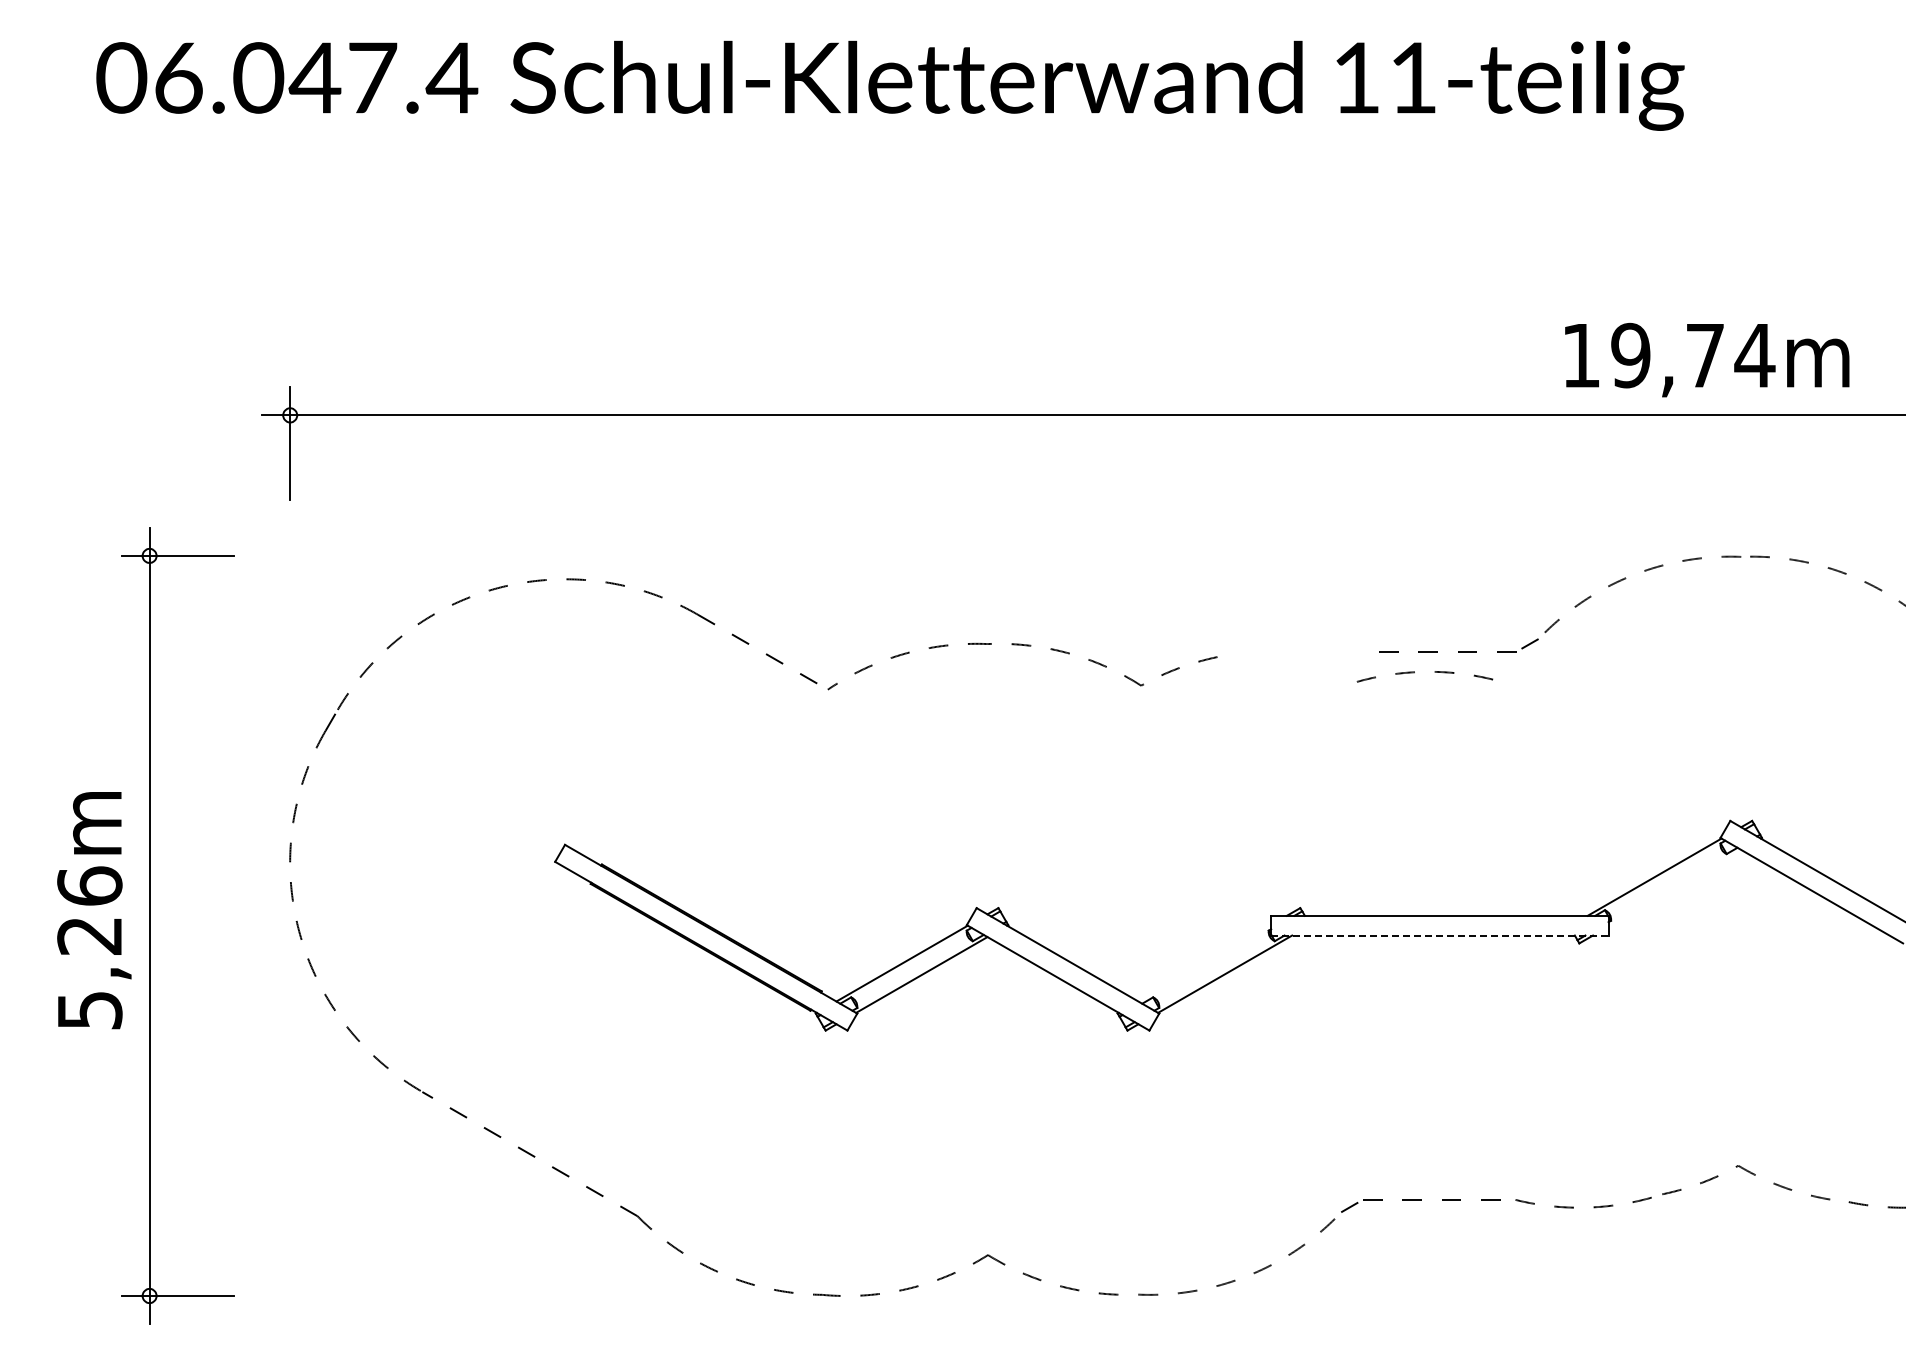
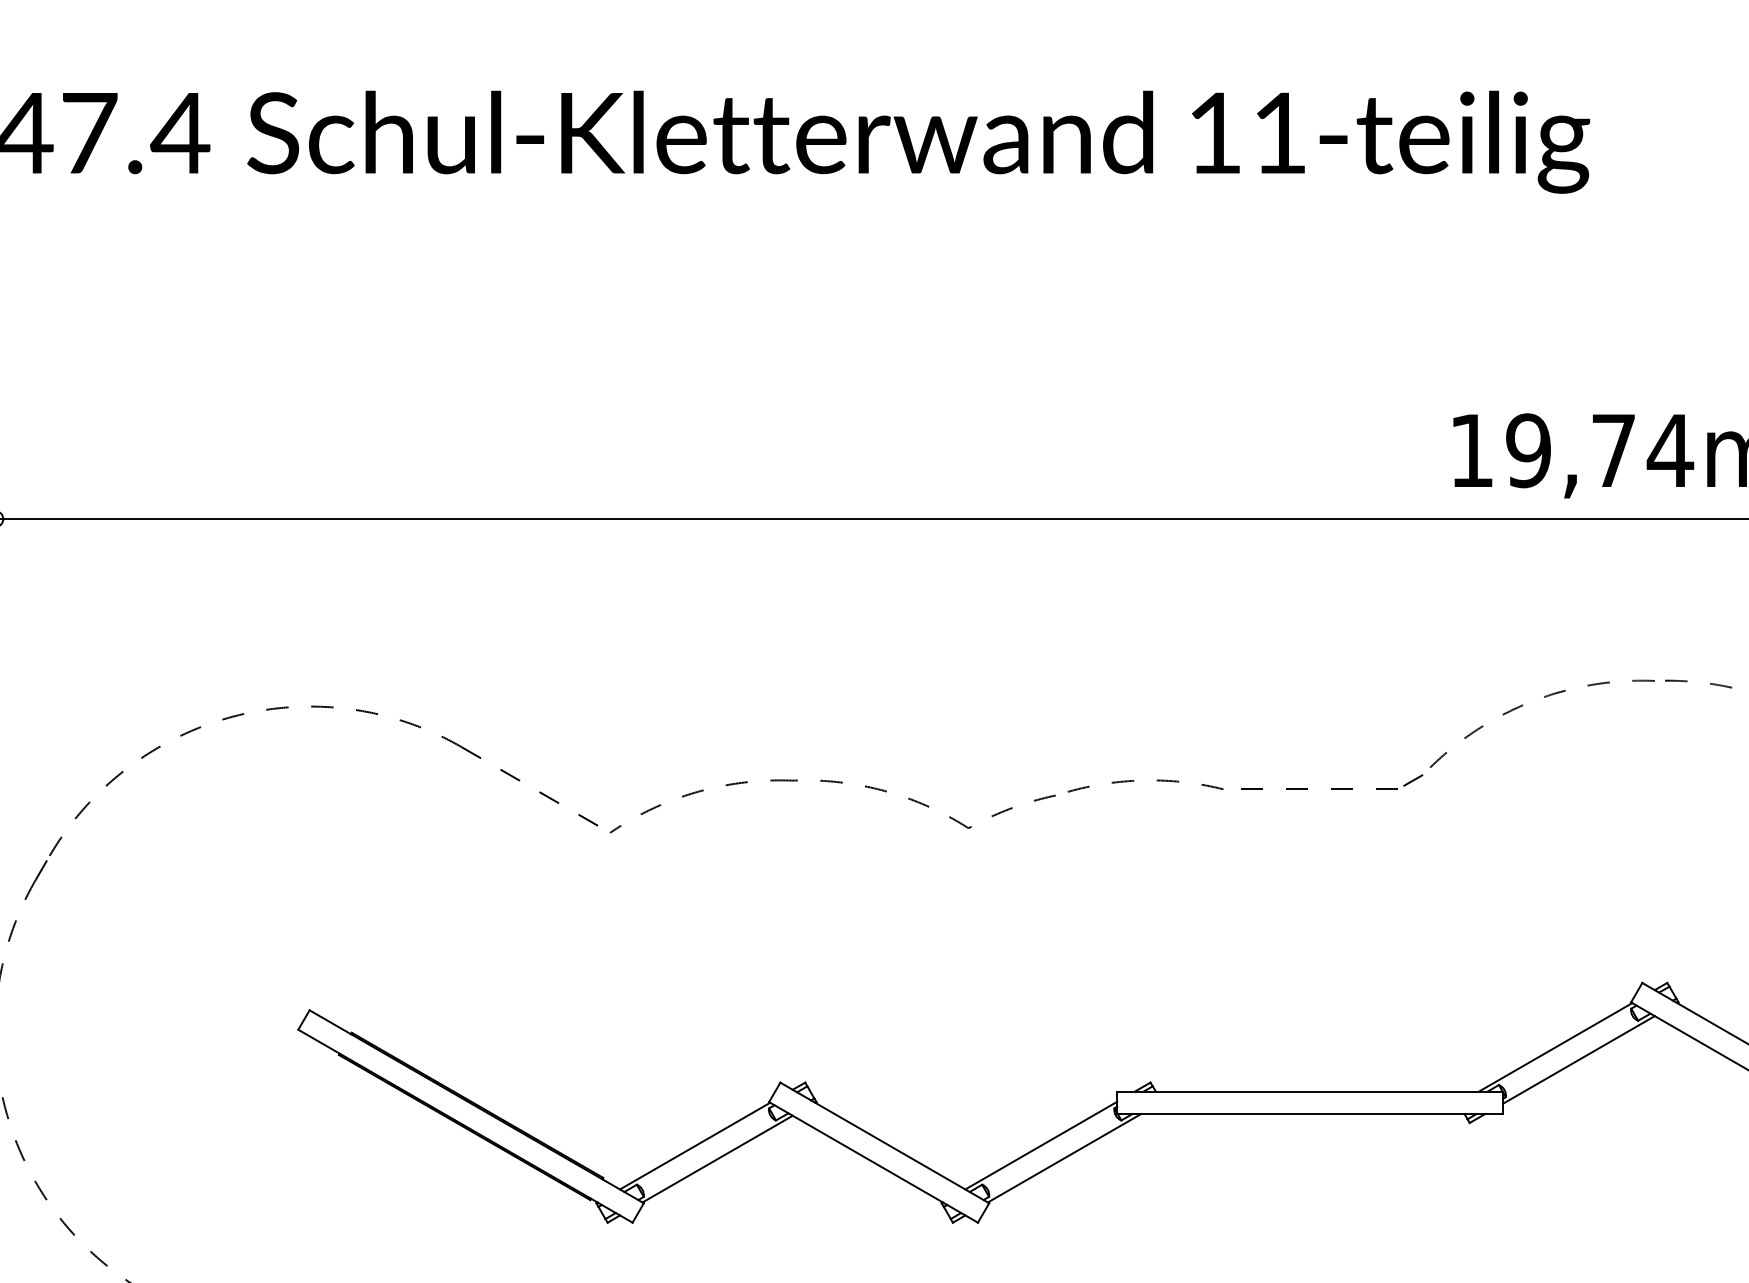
arc: (1414, 673) -> (1133, 782), moved
line: (1674, 887) -> (1578, 1059), added
line: (1439, 935) -> (1309, 1113), dashed -> solid
line: (1204, 962) -> (1040, 1144), added

